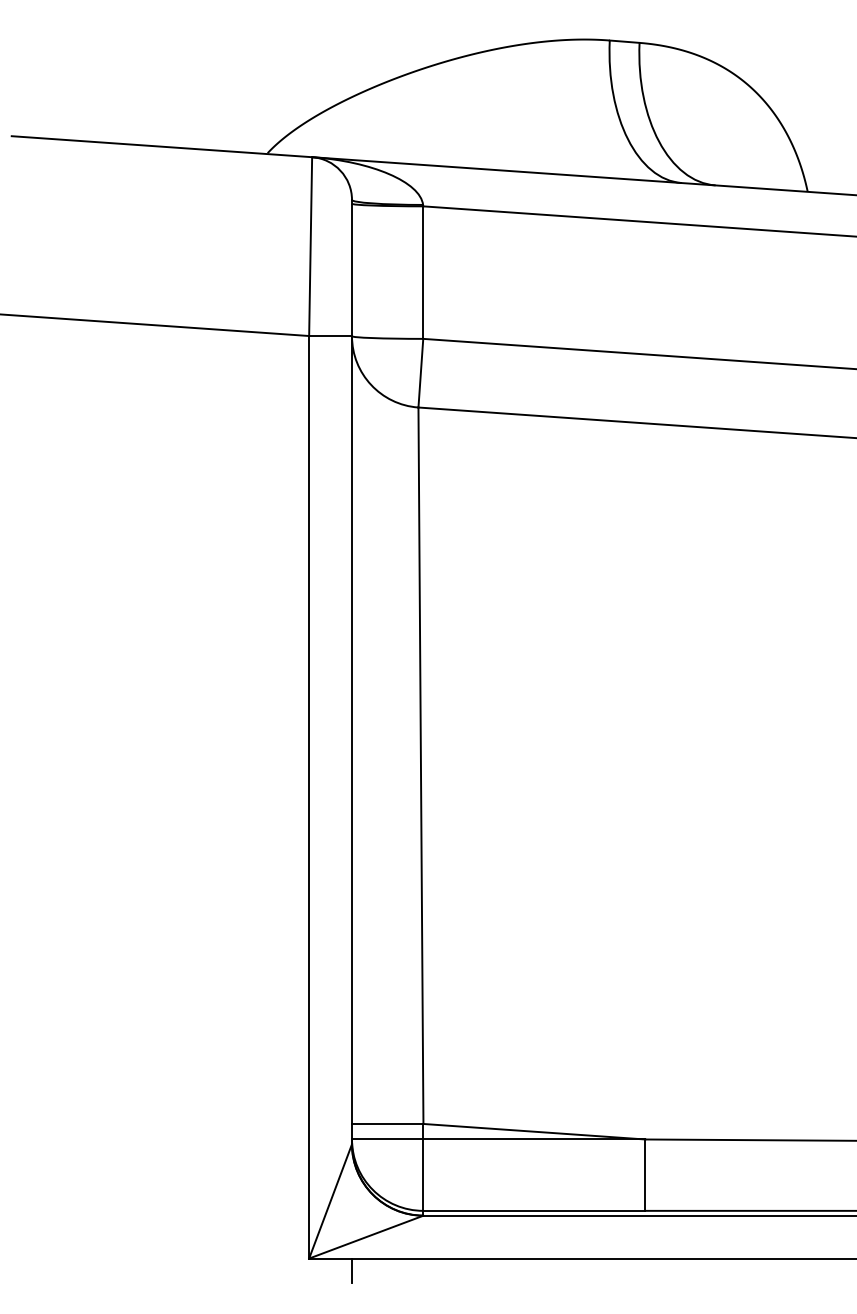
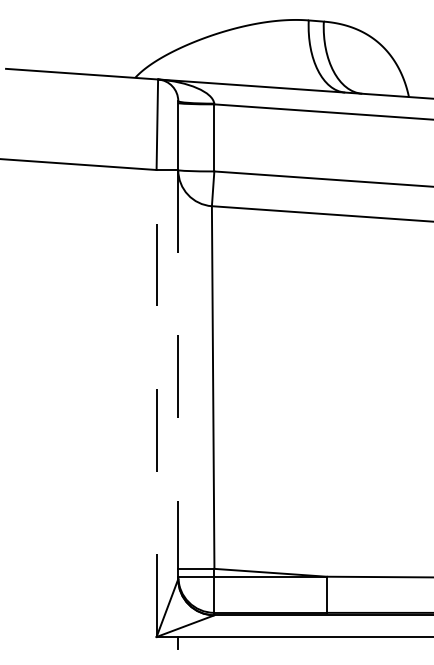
line: (352, 739) -> (178, 374), solid -> dashed
line: (308, 797) -> (156, 403), solid -> dashed

